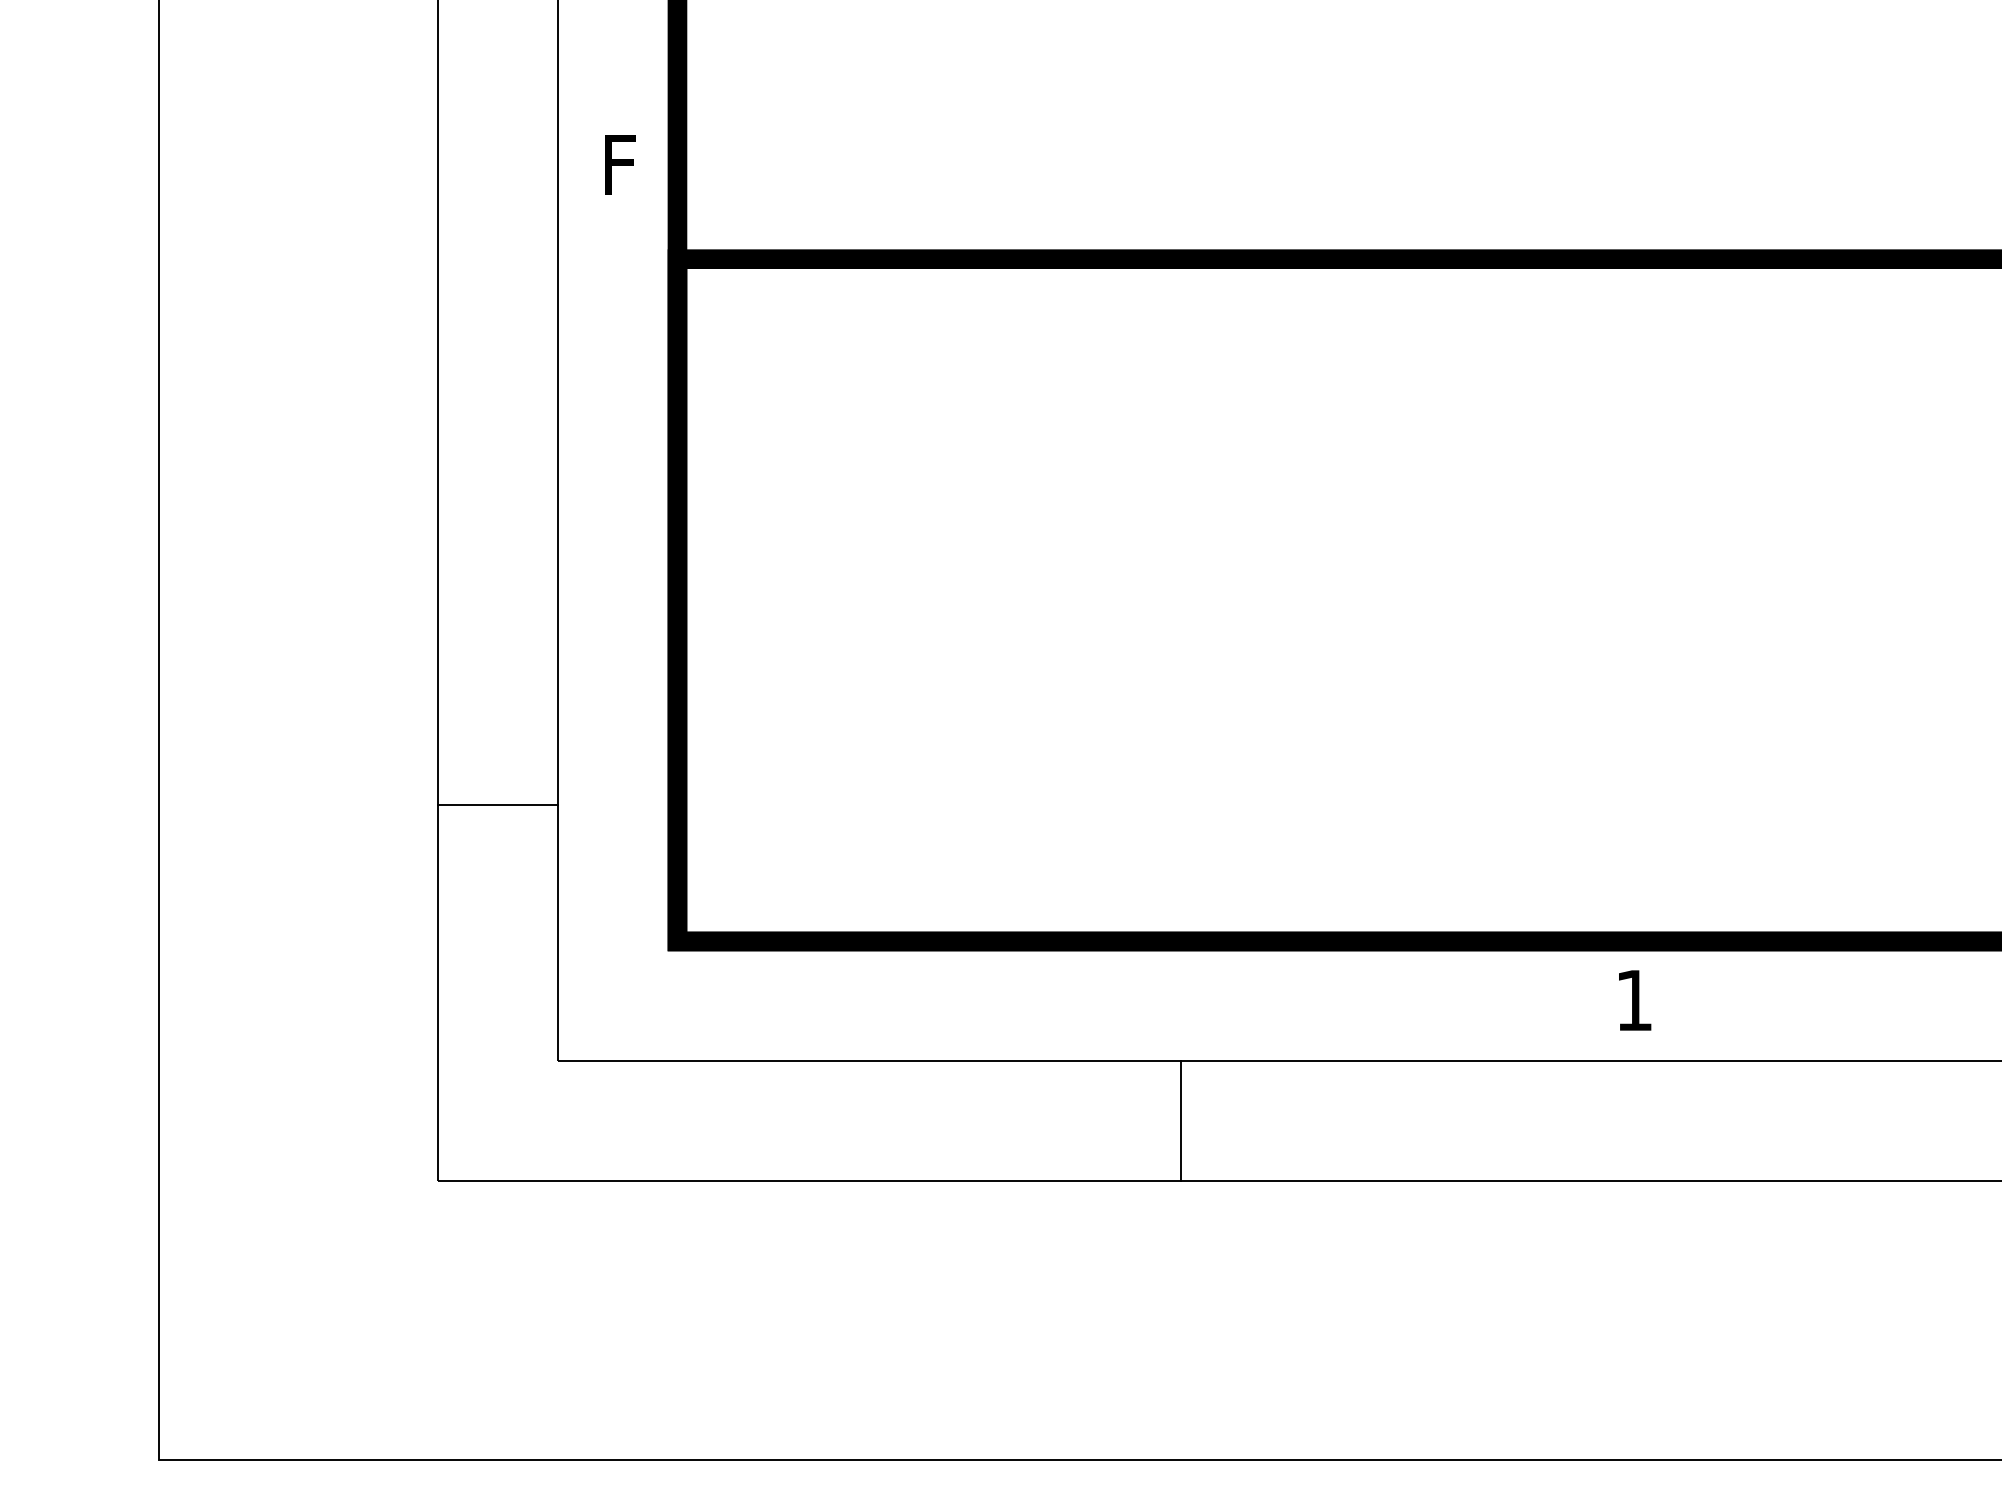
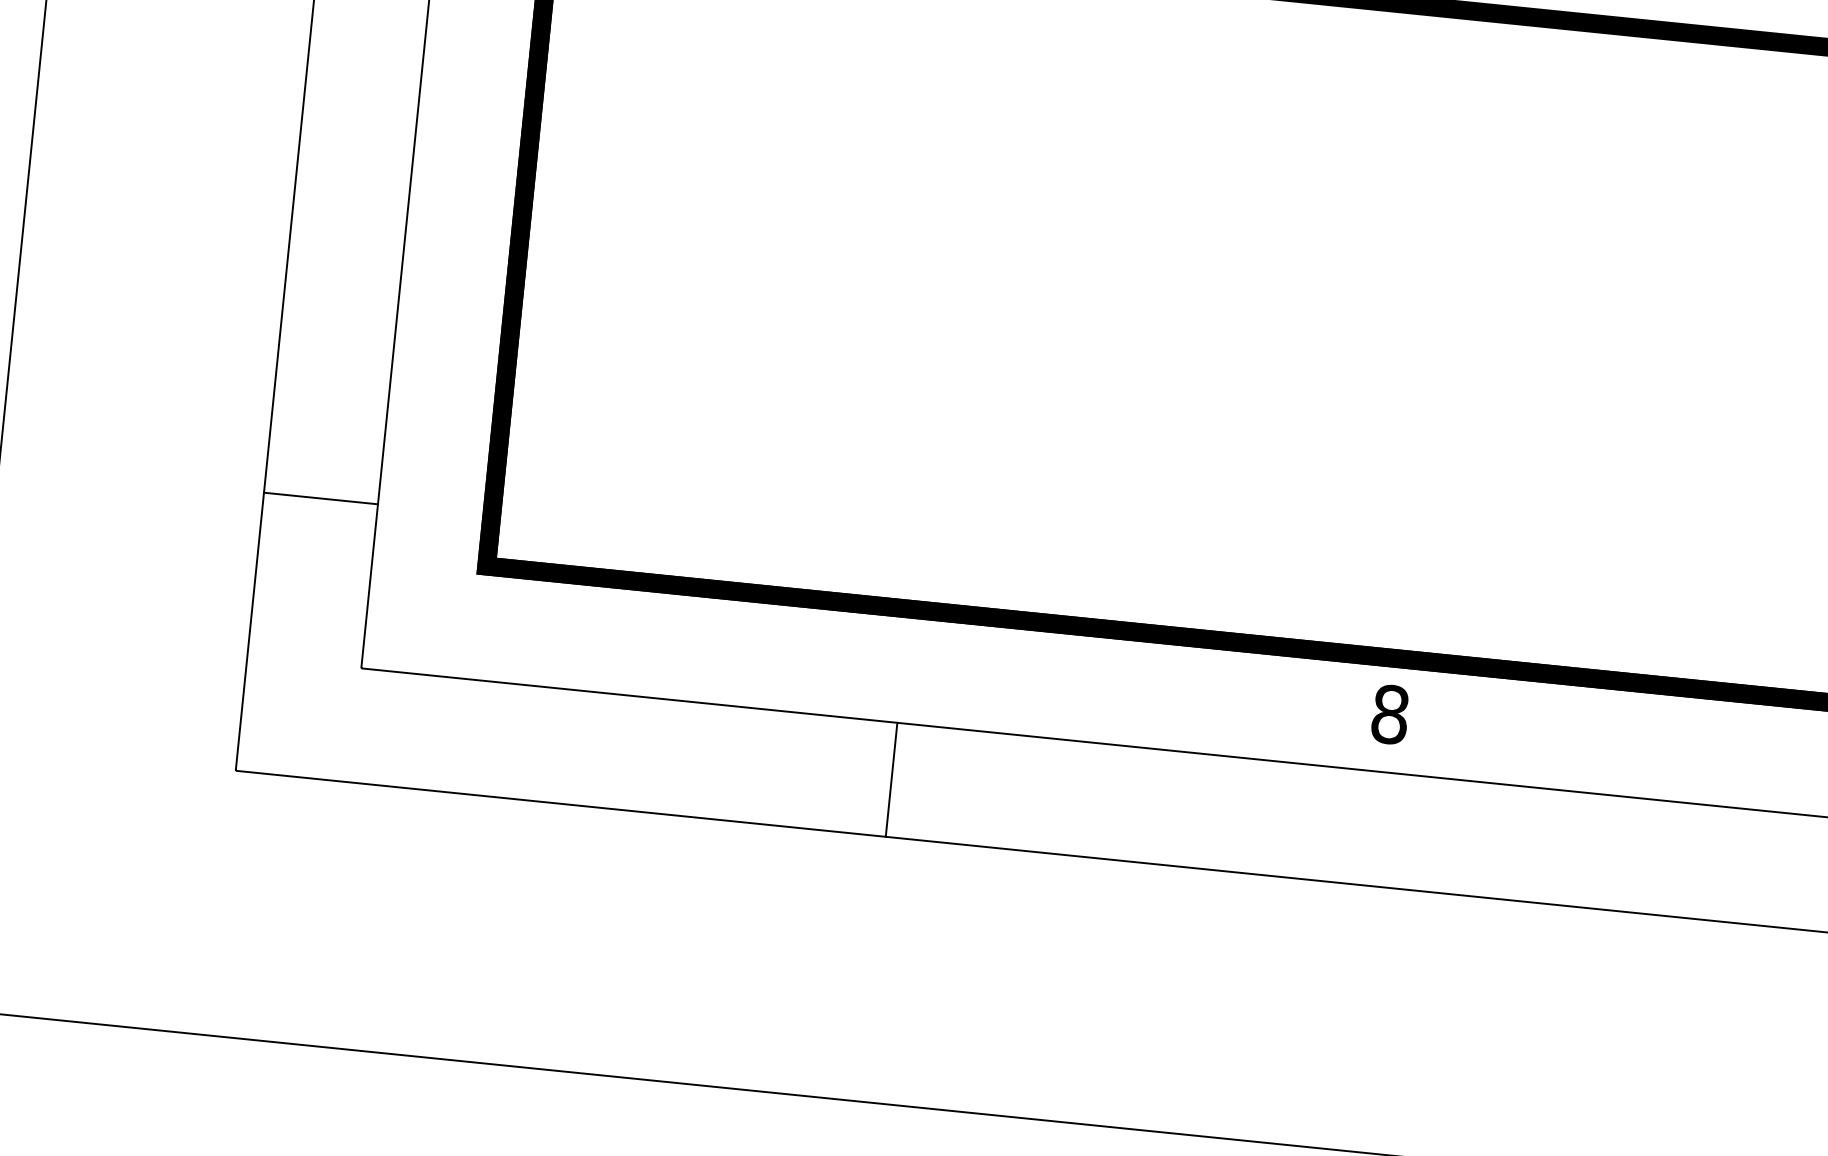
line: (497, 804) -> (320, 498), moved
text: (1633, 1000) -> (1389, 714), 1 -> 8
line: (1180, 1121) -> (891, 780), moved

